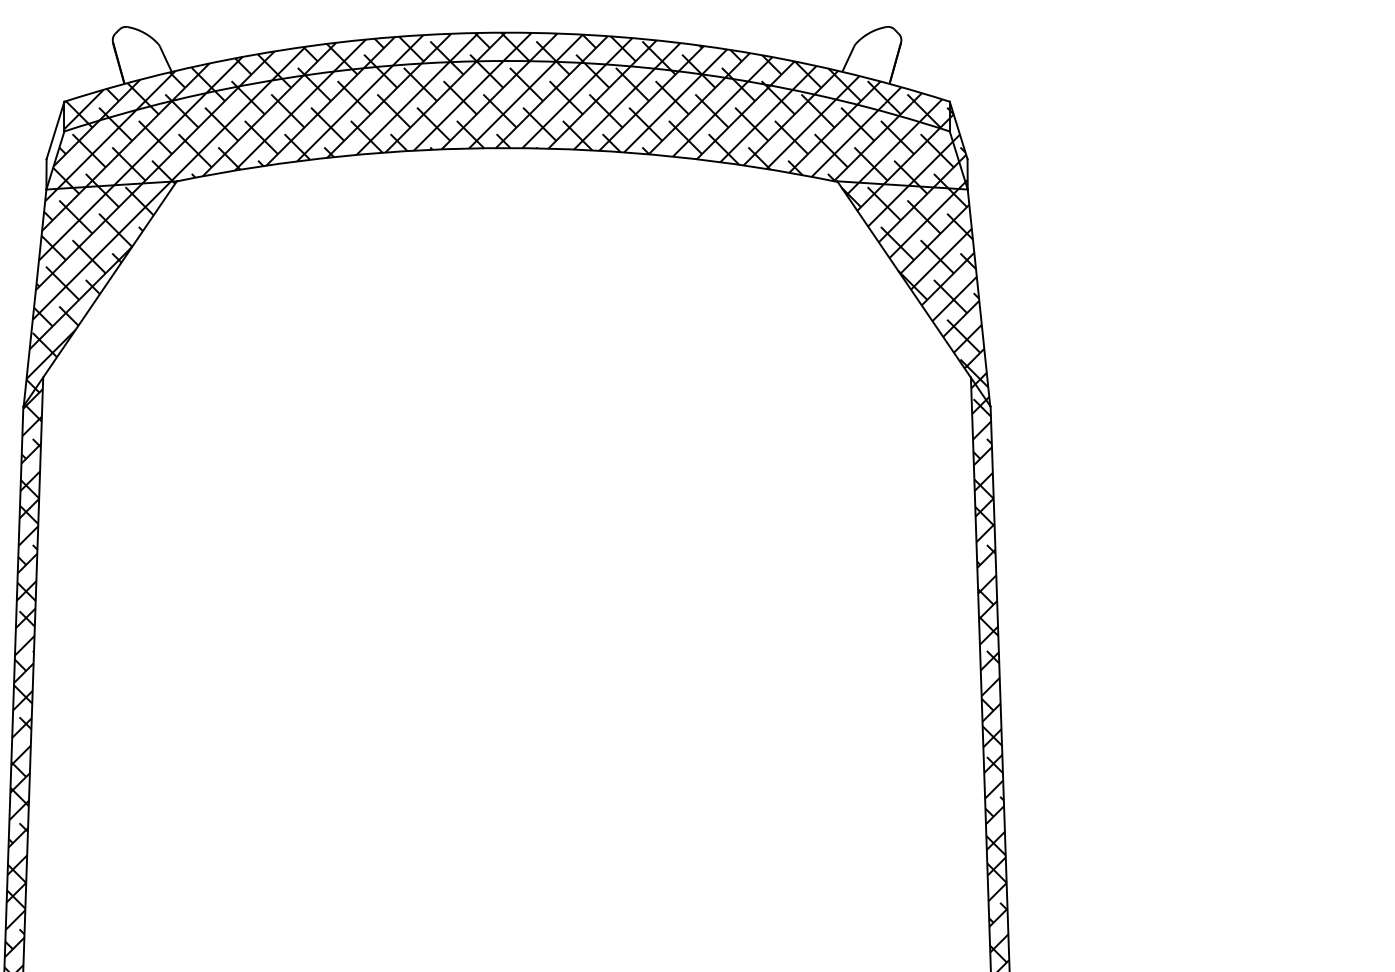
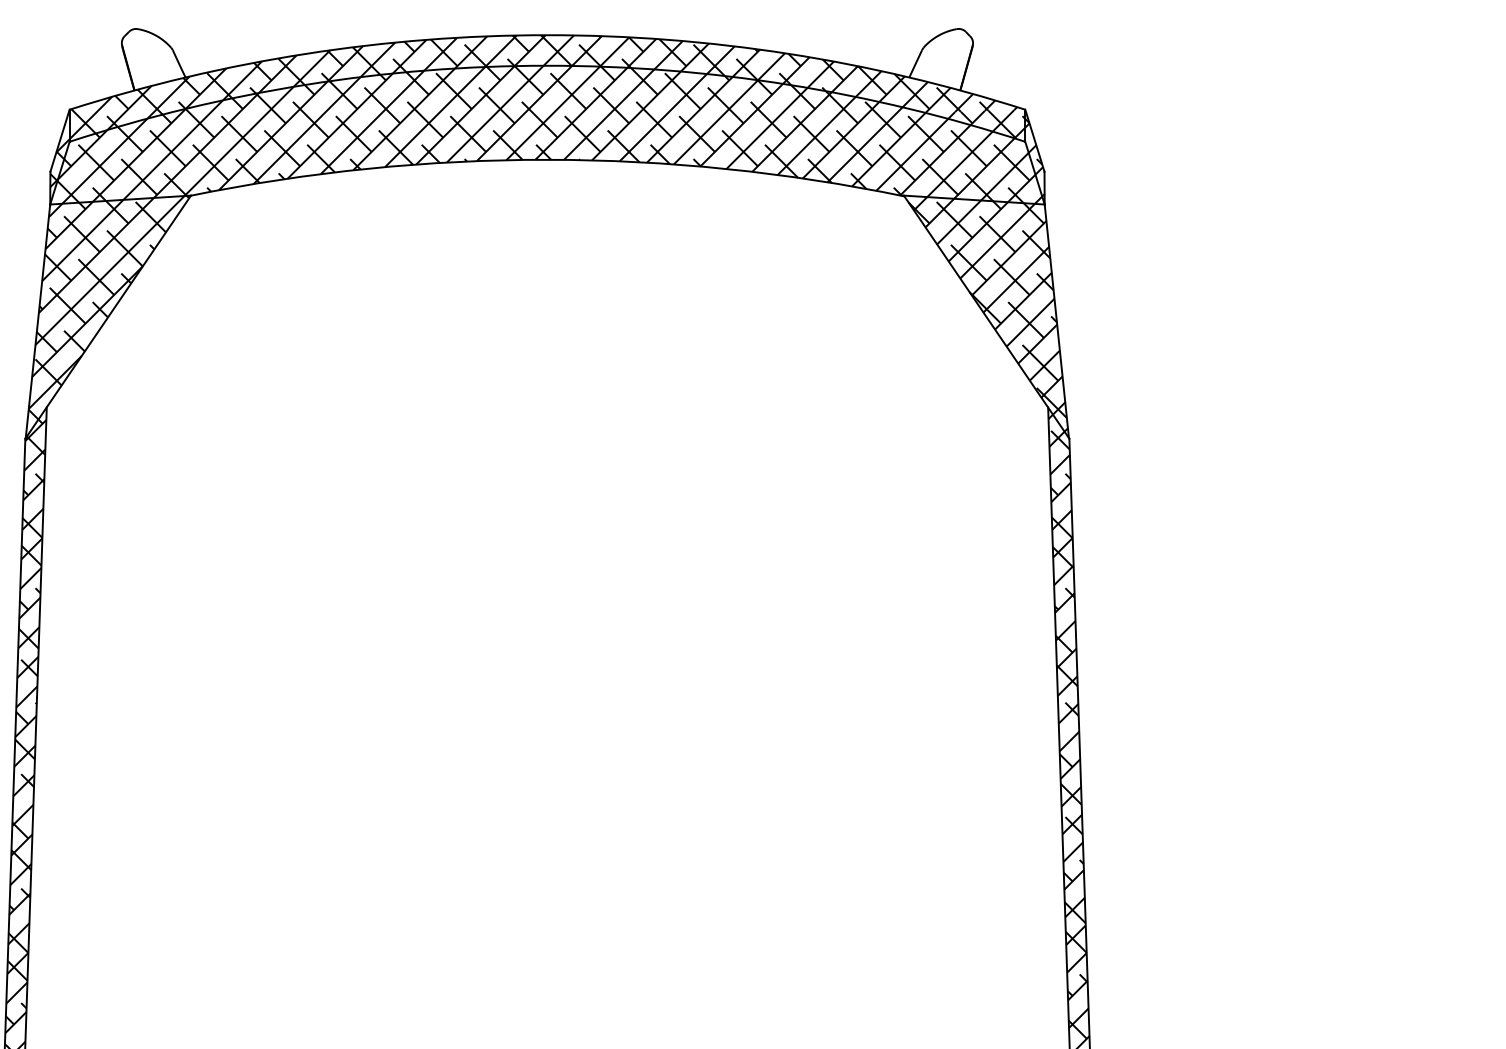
hatch: (55, 137) -> (60, 148), added

